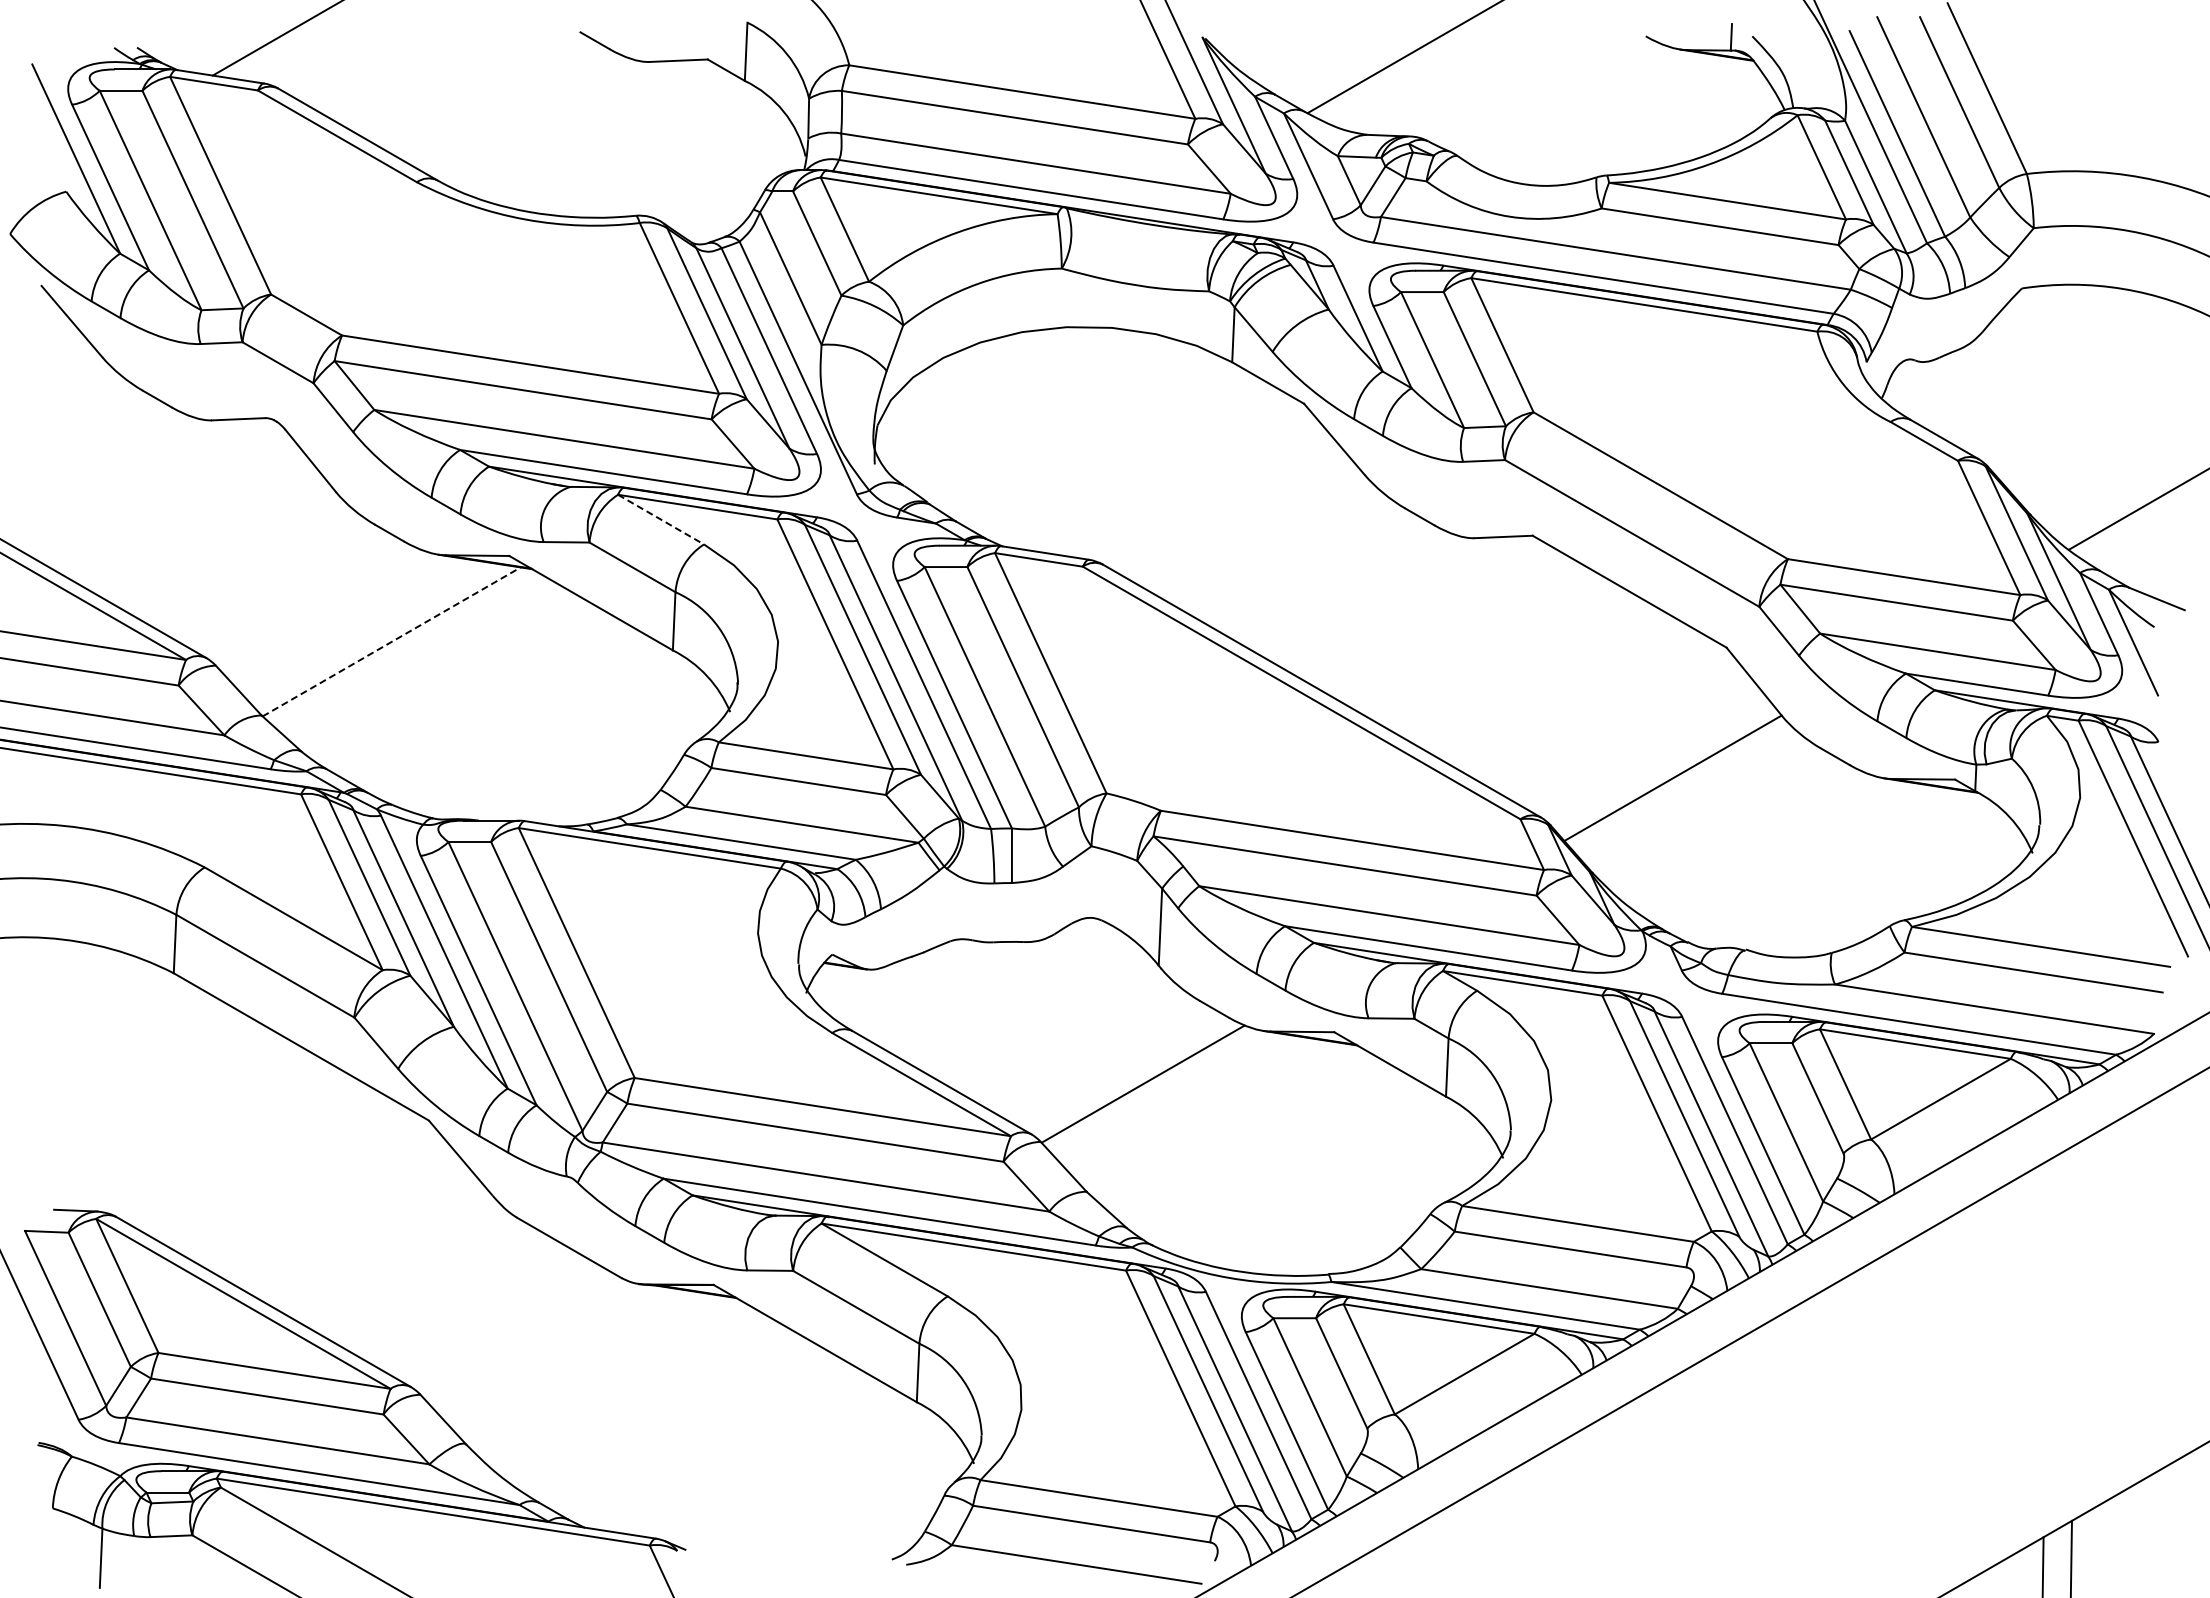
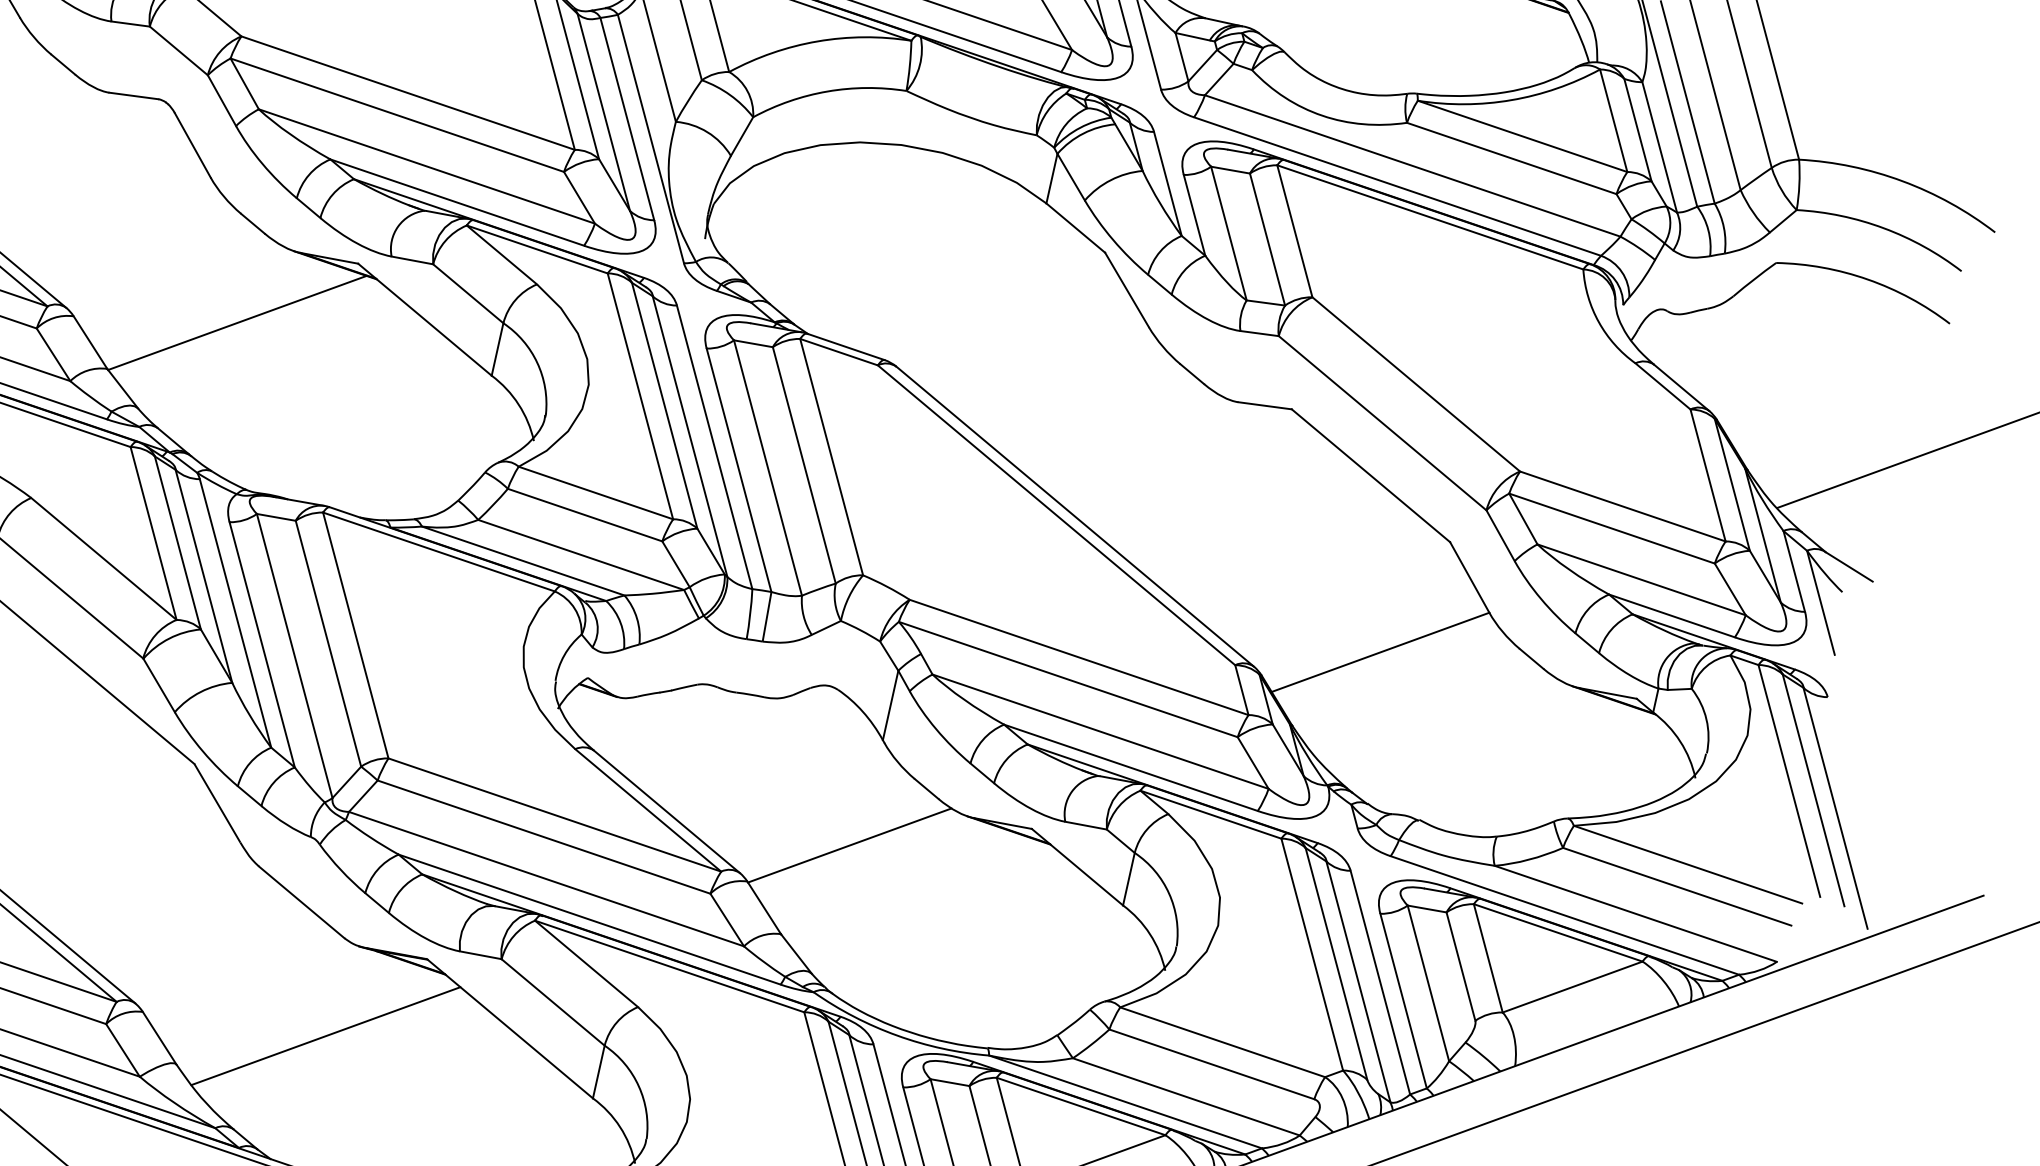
line: (661, 519) -> (502, 254), dashed -> solid
line: (392, 641) -> (238, 322), dashed -> solid
line: (619, 1385) -> (325, 1035), added

